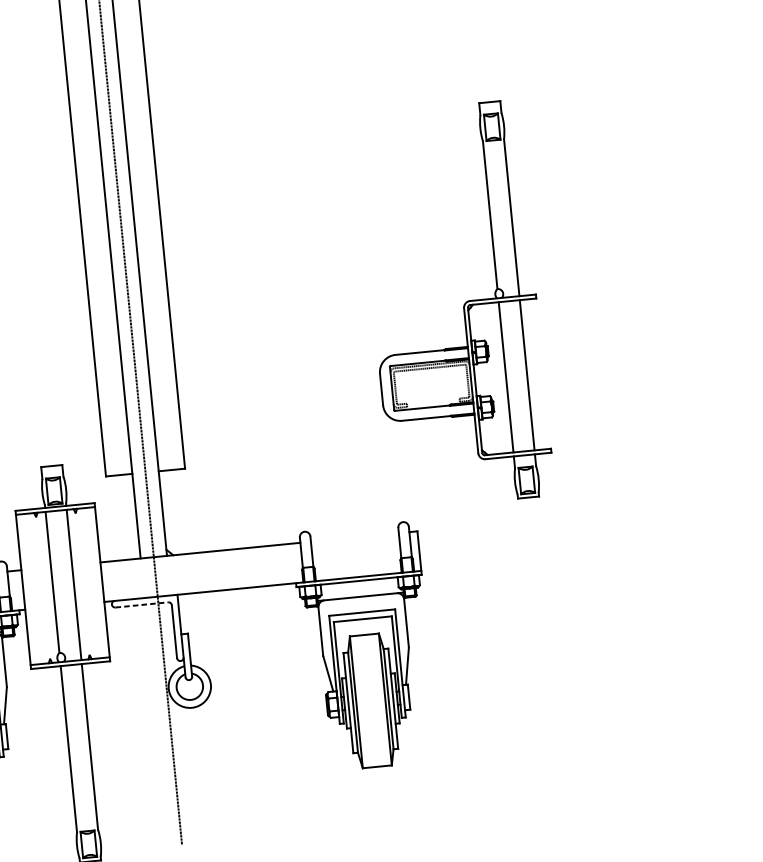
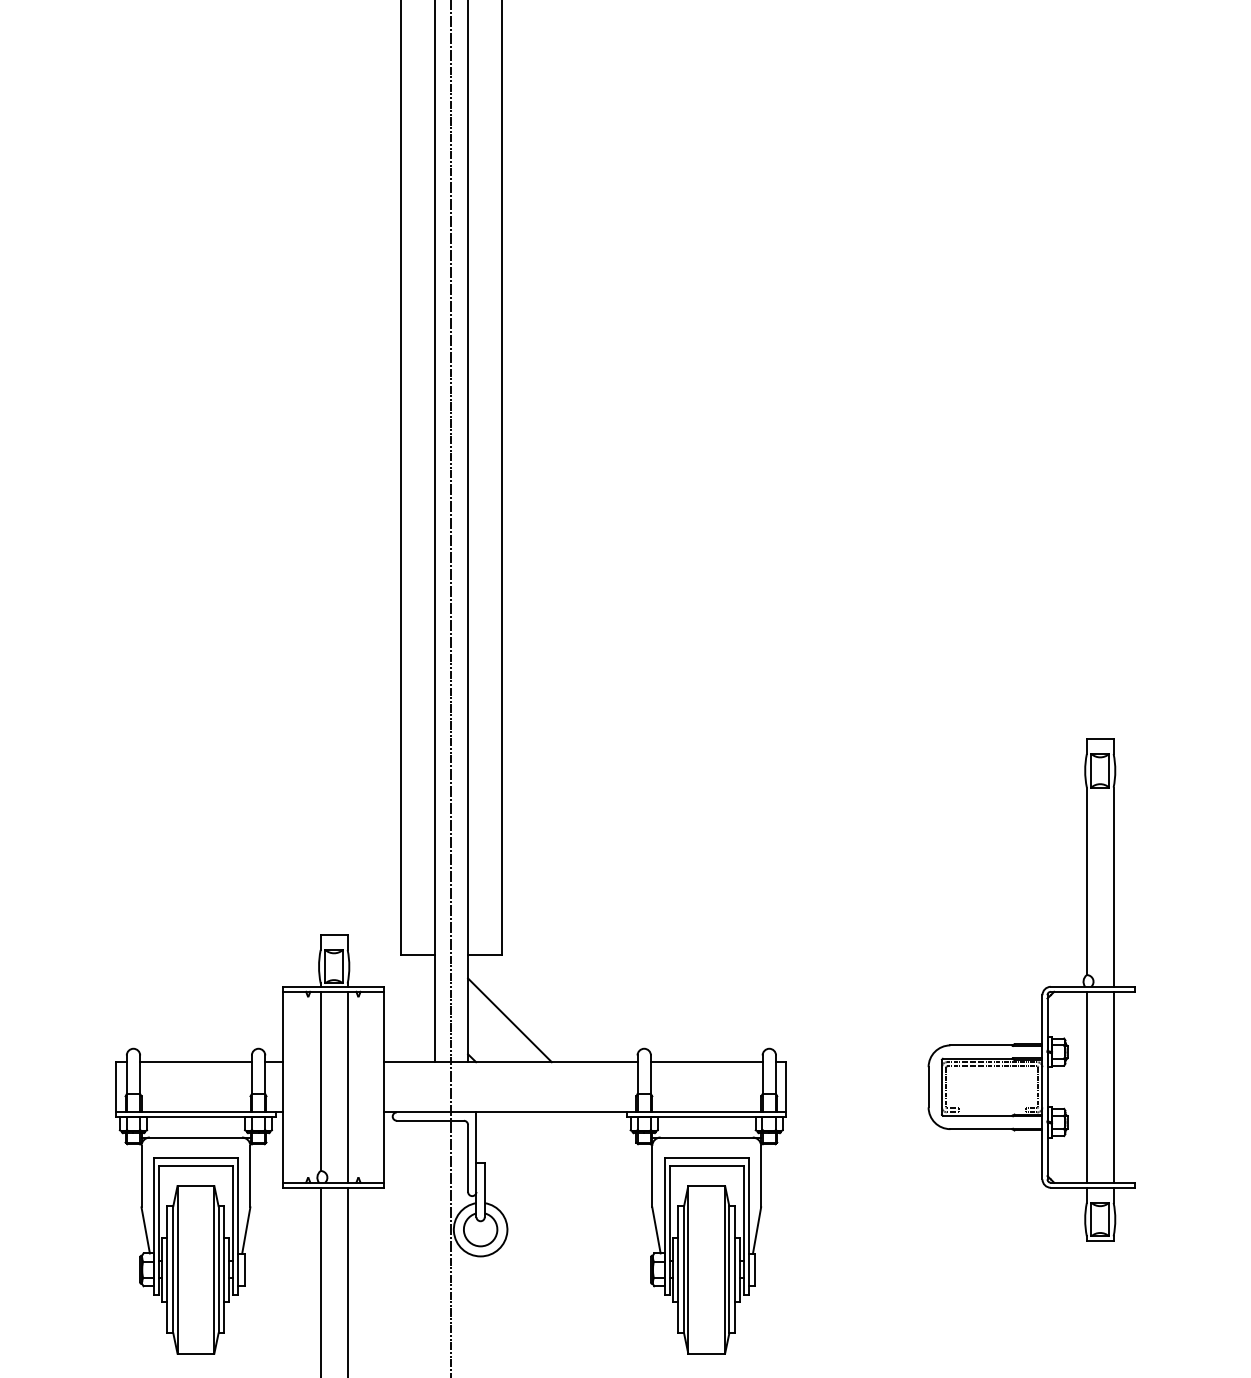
part: (463, 307) -> (1041, 993), moved
line: (196, 519) -> (509, 1020), added
line: (354, 537) -> (706, 1062), added
line: (141, 604) -> (430, 1120), dashed -> solid

